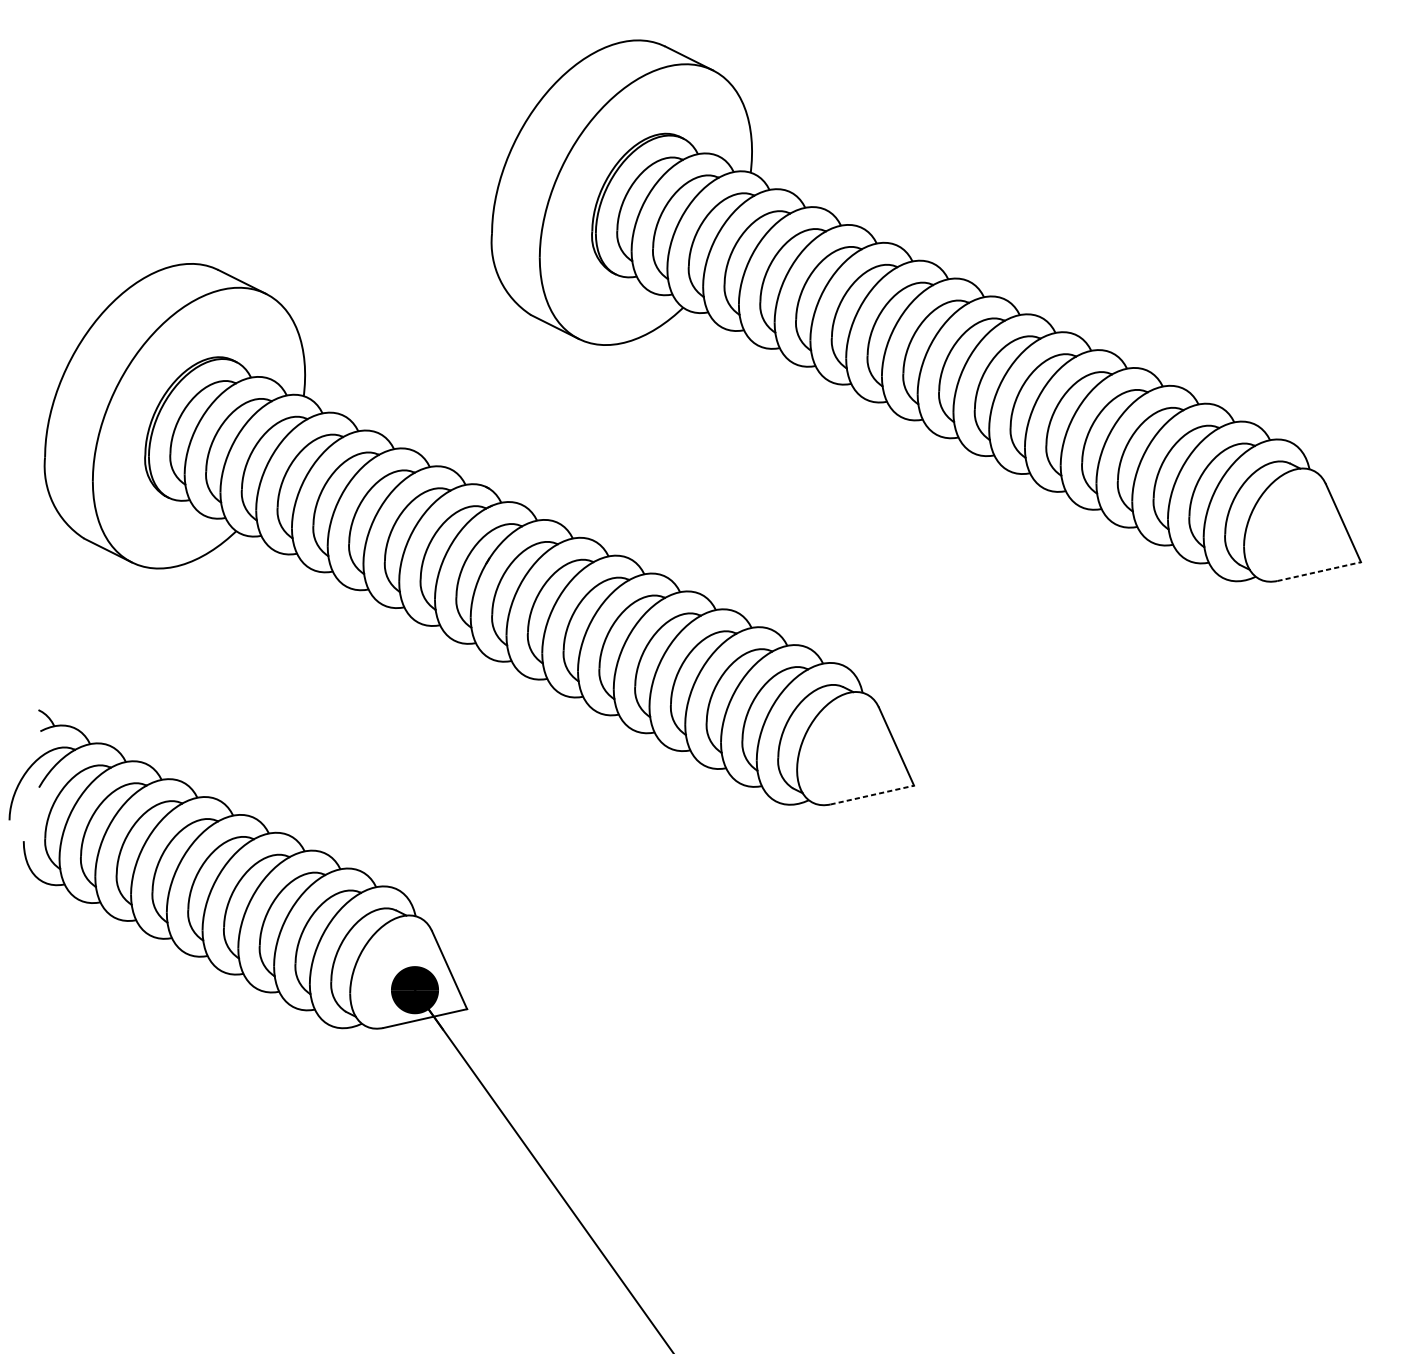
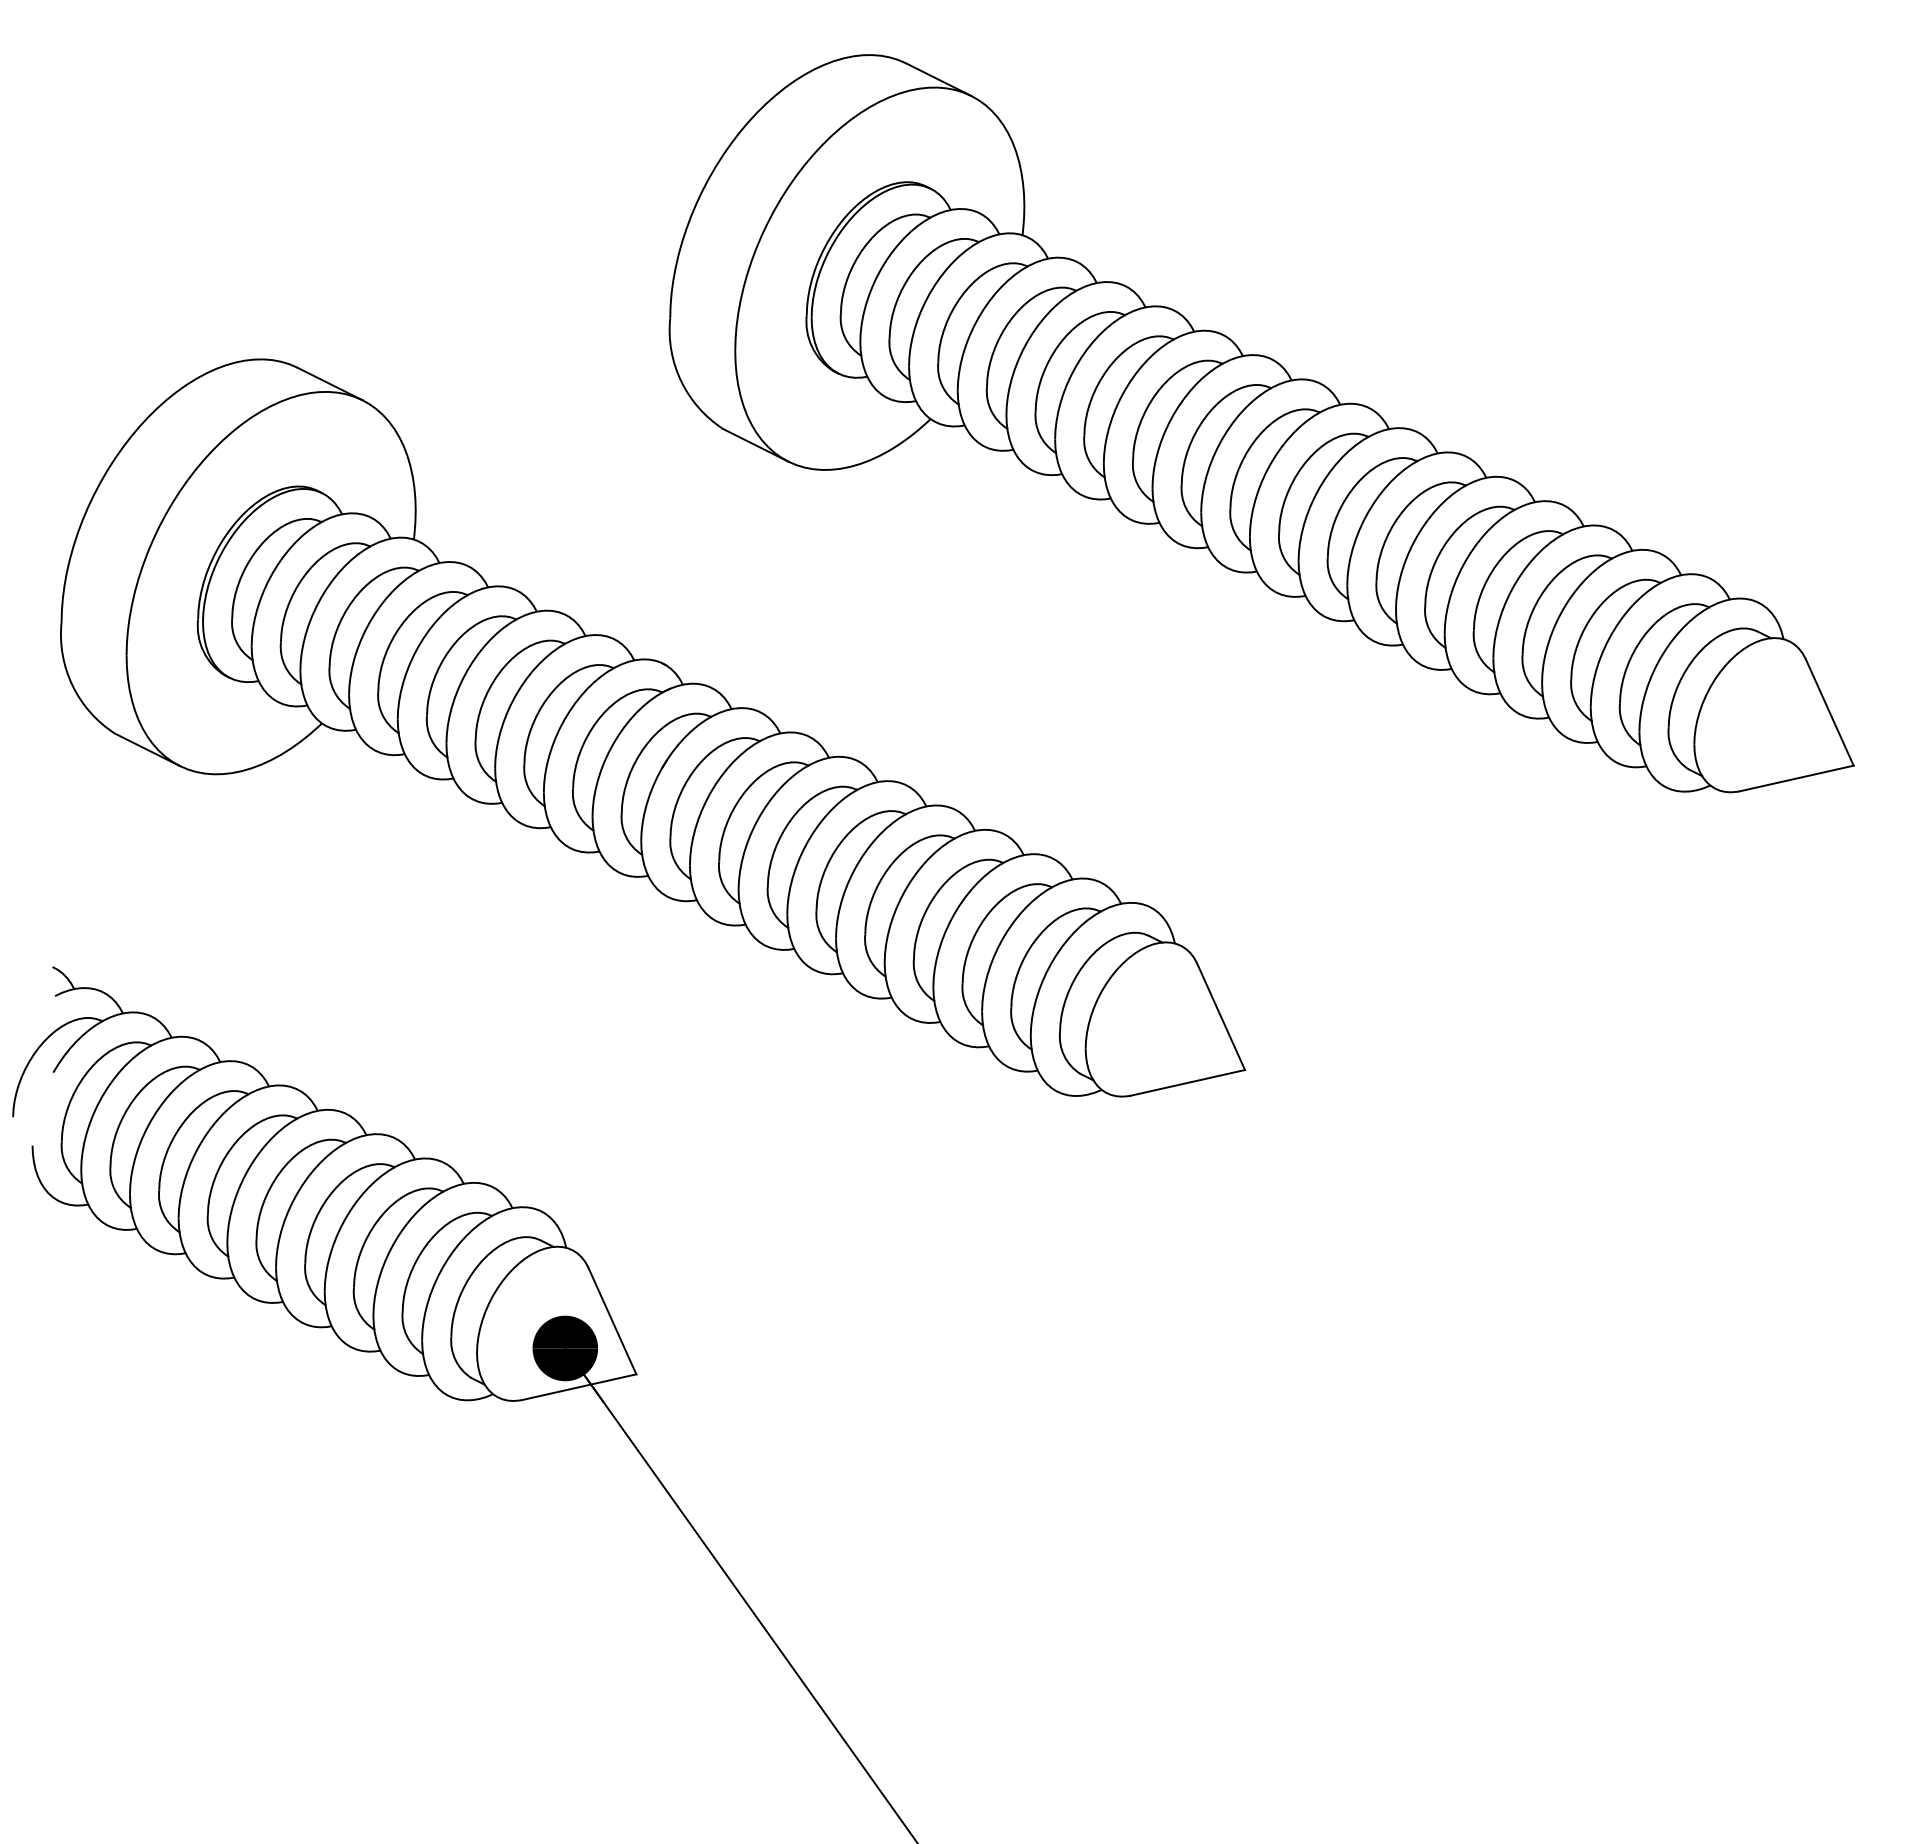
line: (1319, 571) -> (1797, 778), dashed -> solid
line: (872, 794) -> (1188, 1082), dashed -> solid

